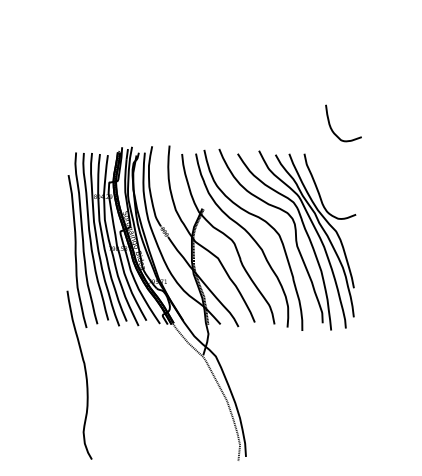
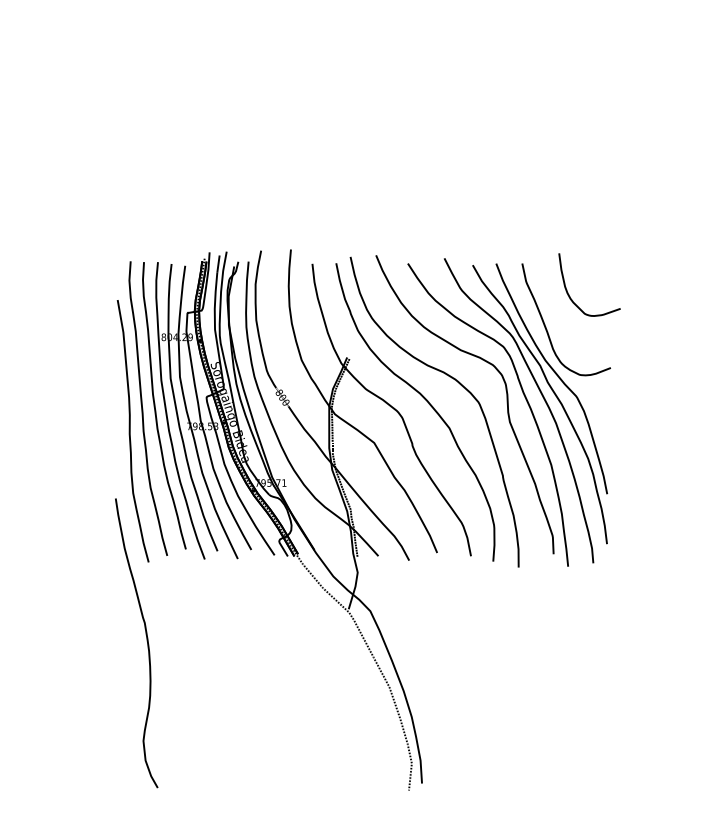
curve: (332, 128) -> (570, 293), moved

